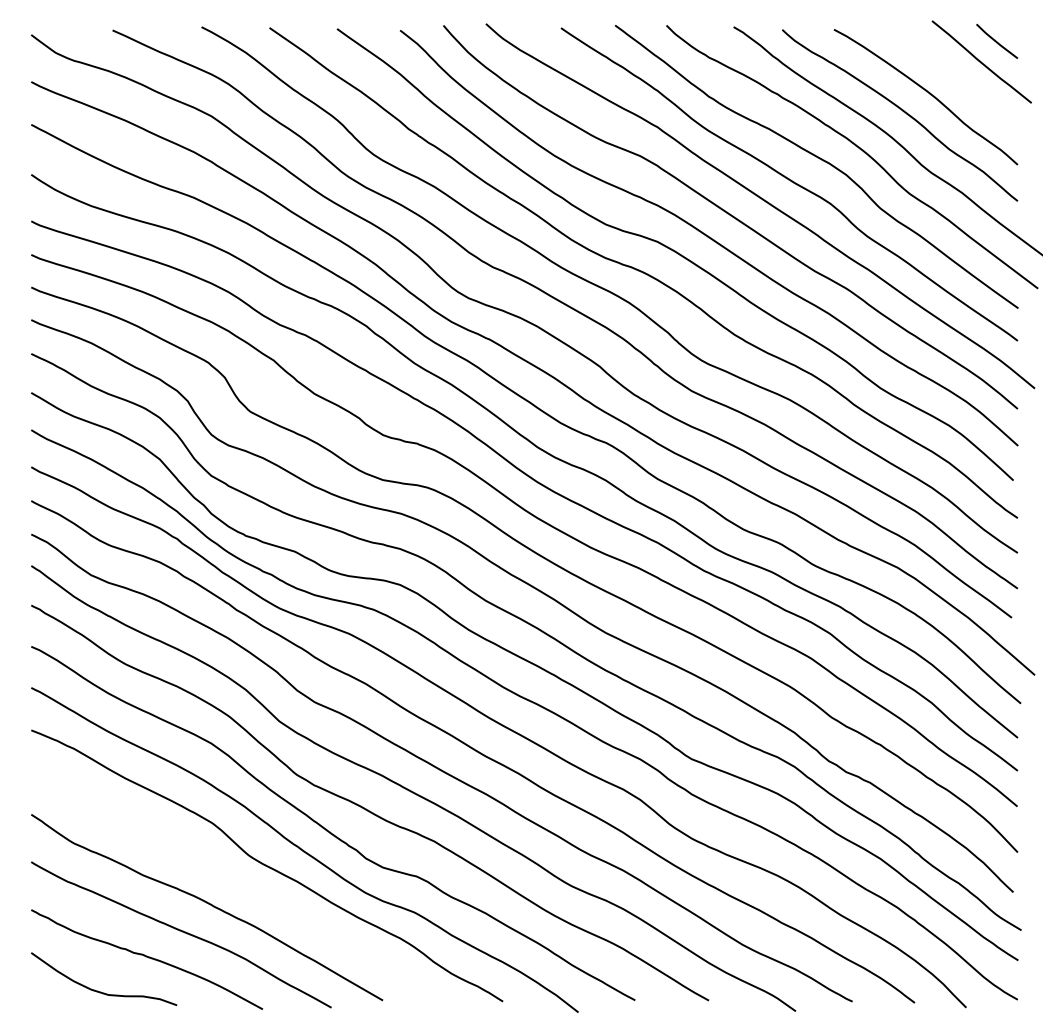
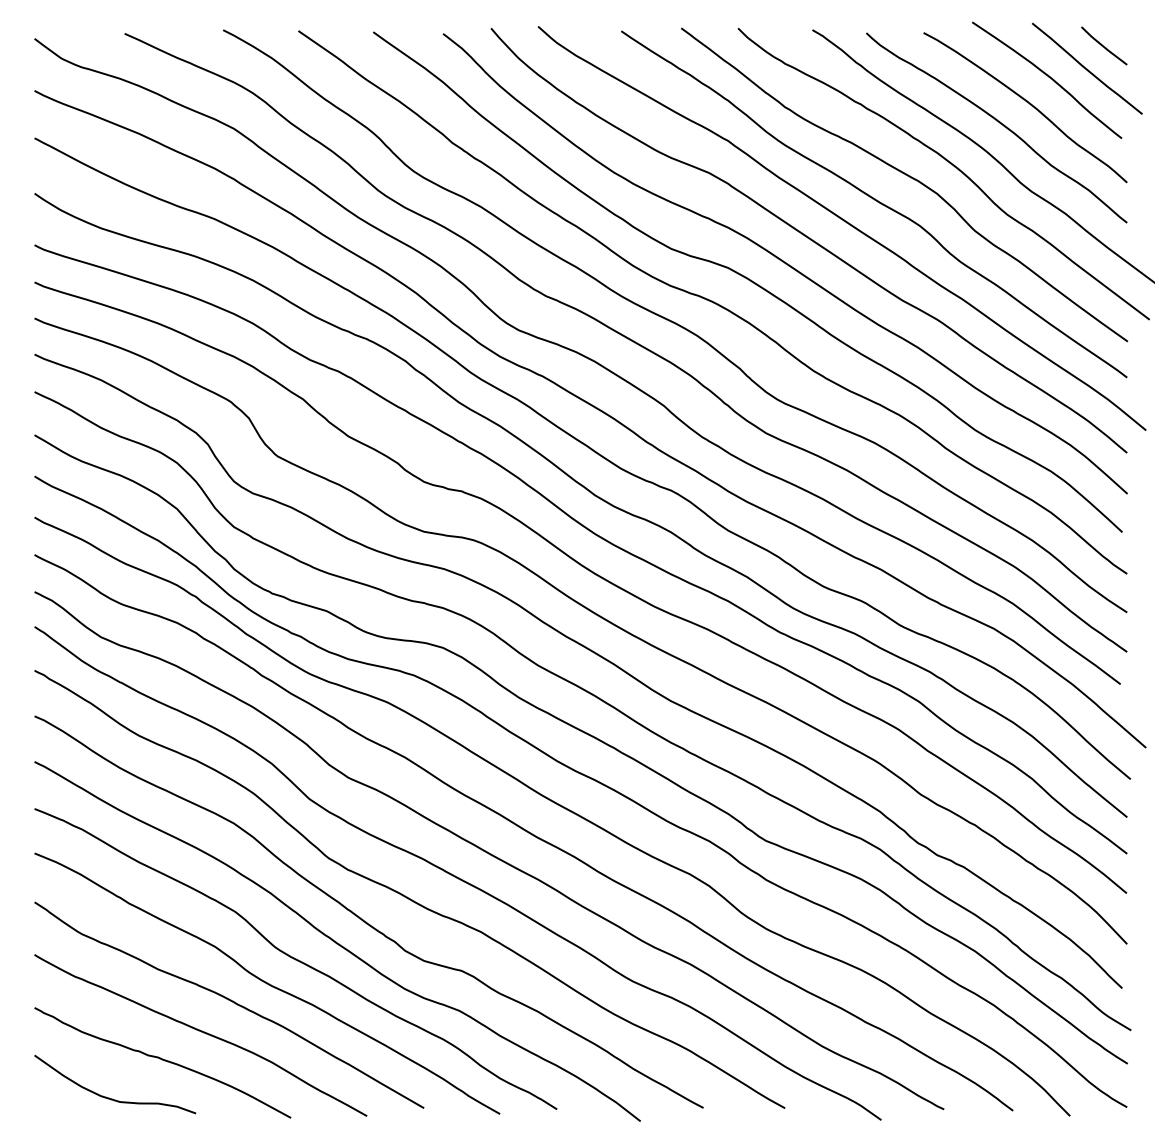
curve: (947, 70) -> (1049, 78), added
curve: (241, 887) -> (267, 982), added

